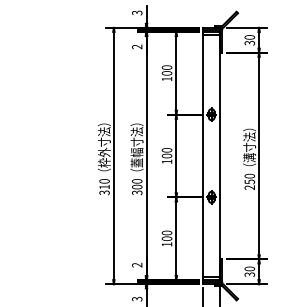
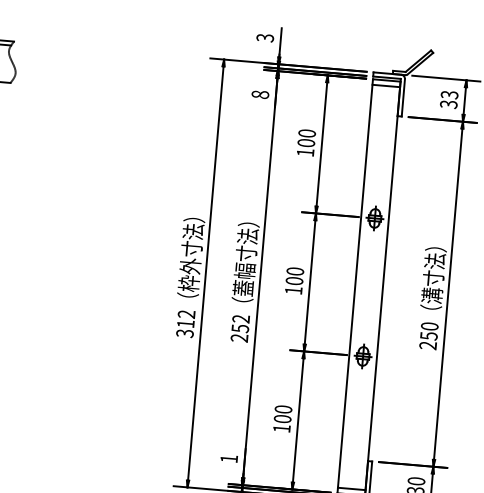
text: (249, 37) -> (449, 95), 30 -> 33
text: (137, 46) -> (260, 94), 2 -> 8
text: (104, 181) -> (186, 314), 310 -> 312
text: (137, 187) -> (240, 329), 300 -> 252
text: (137, 264) -> (229, 457), 2 -> 1

